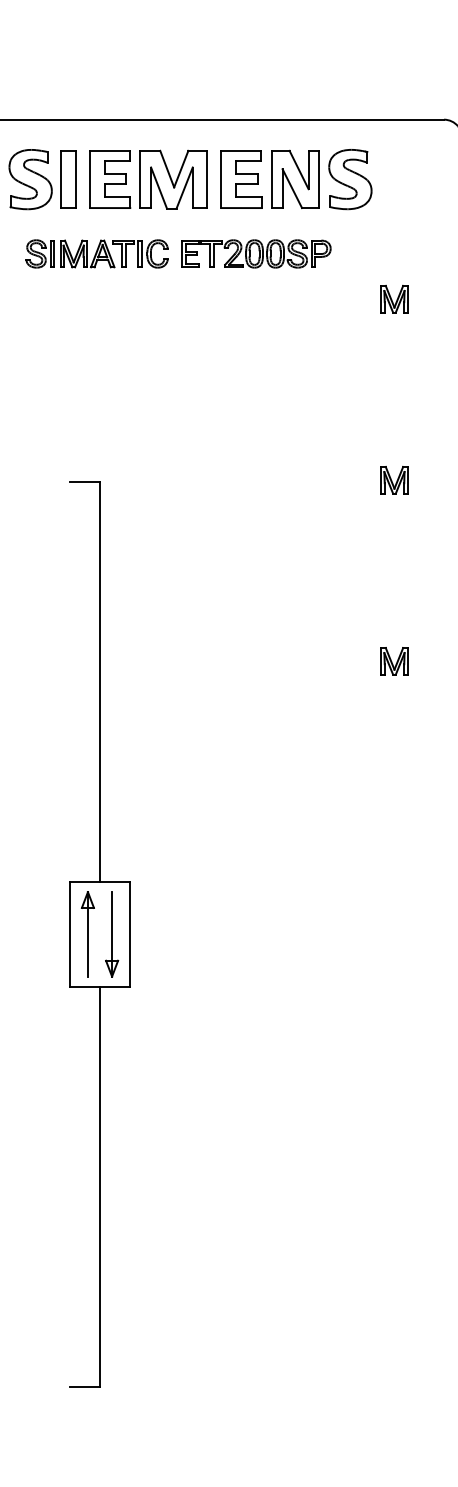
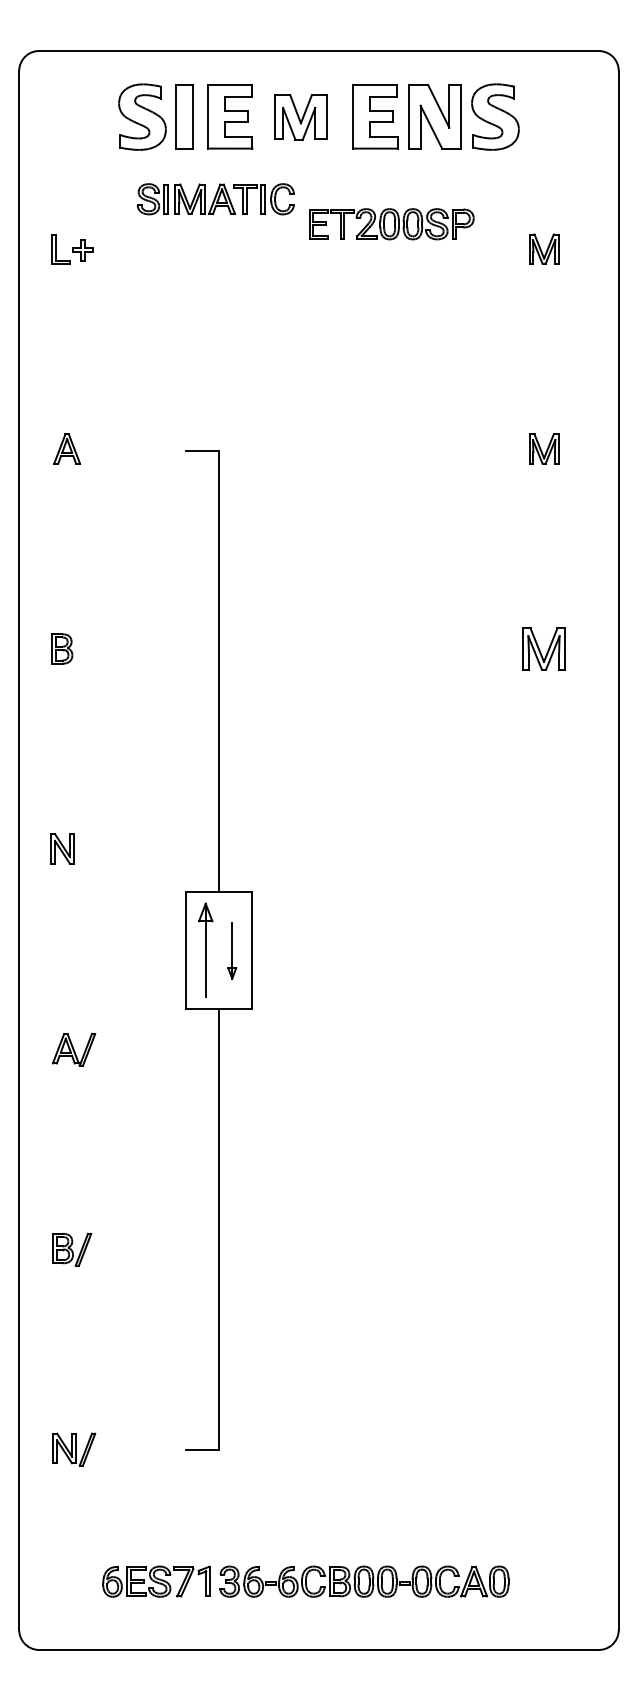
part: (173, 179) -> (300, 117), size x0.7
part: (256, 254) -> (391, 224), moved
part: (394, 660) -> (544, 648), size x1.4
part: (111, 934) -> (231, 950), size x0.6

